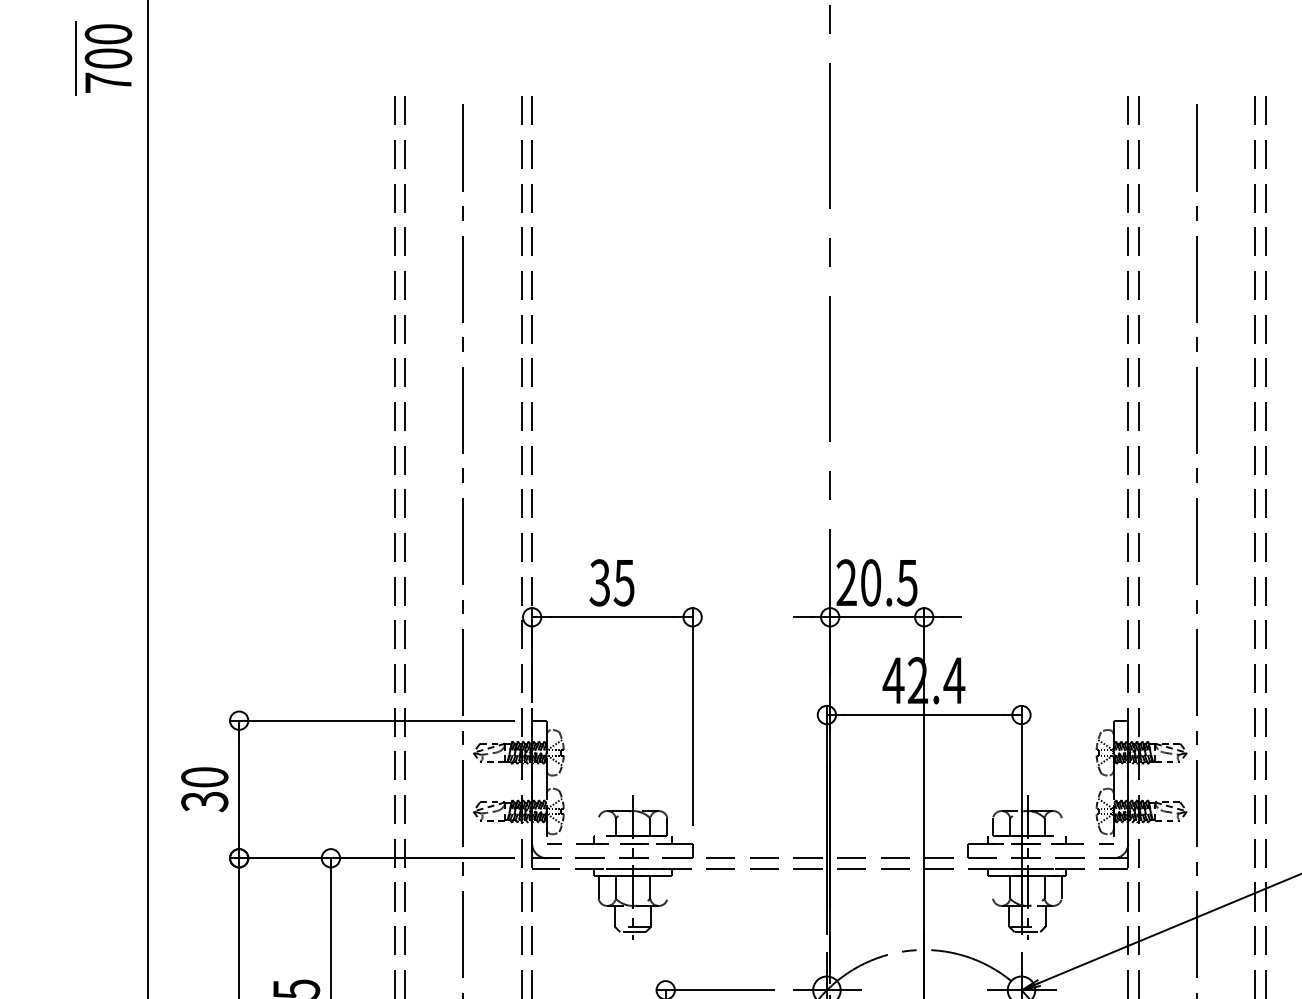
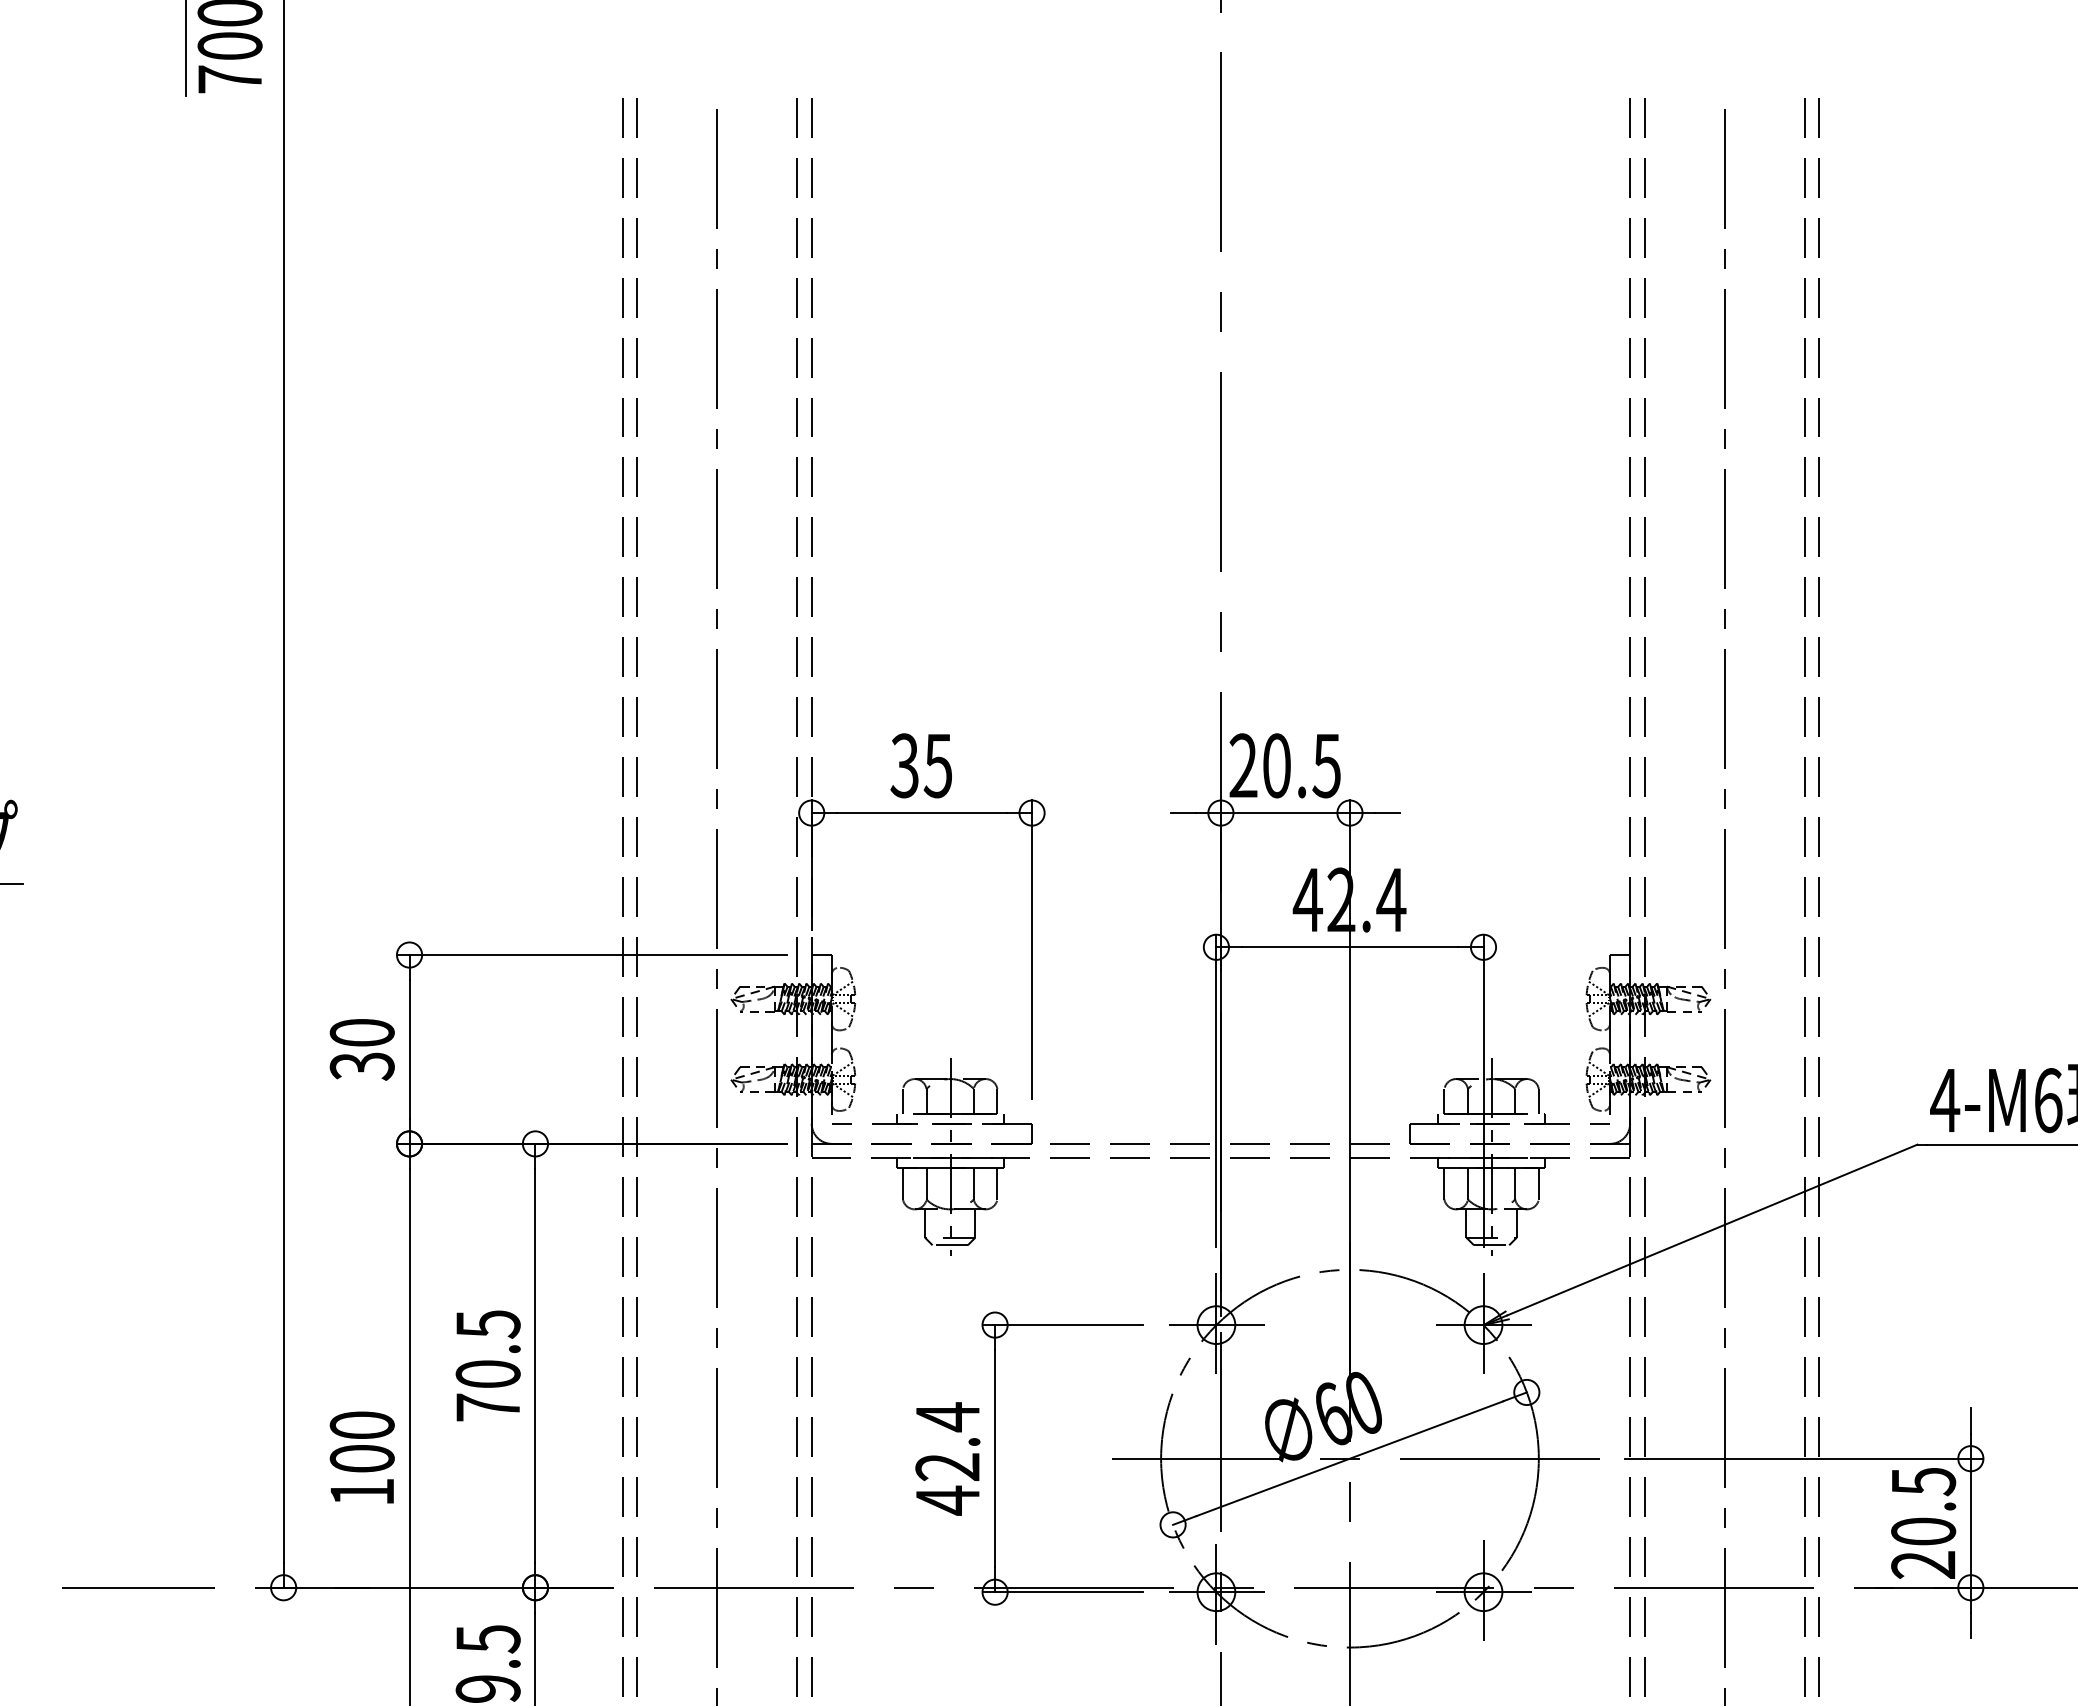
line: (598, 826) -> (902, 1100), added
line: (1061, 826) -> (1538, 1100), added
line: (667, 887) -> (997, 1183), added
line: (993, 887) -> (1444, 1183), added

